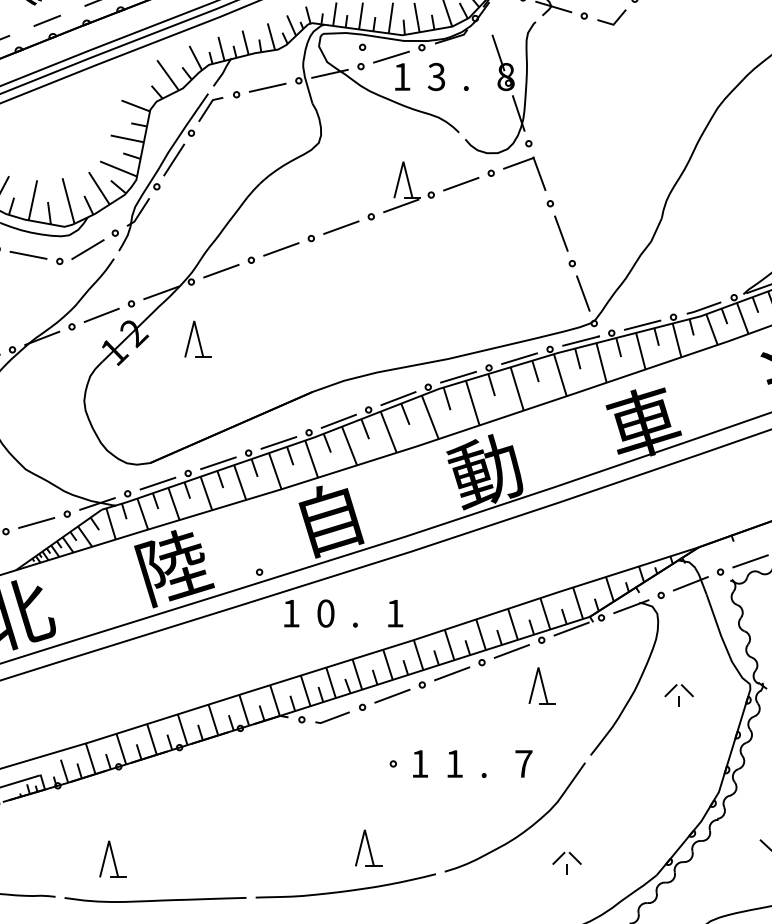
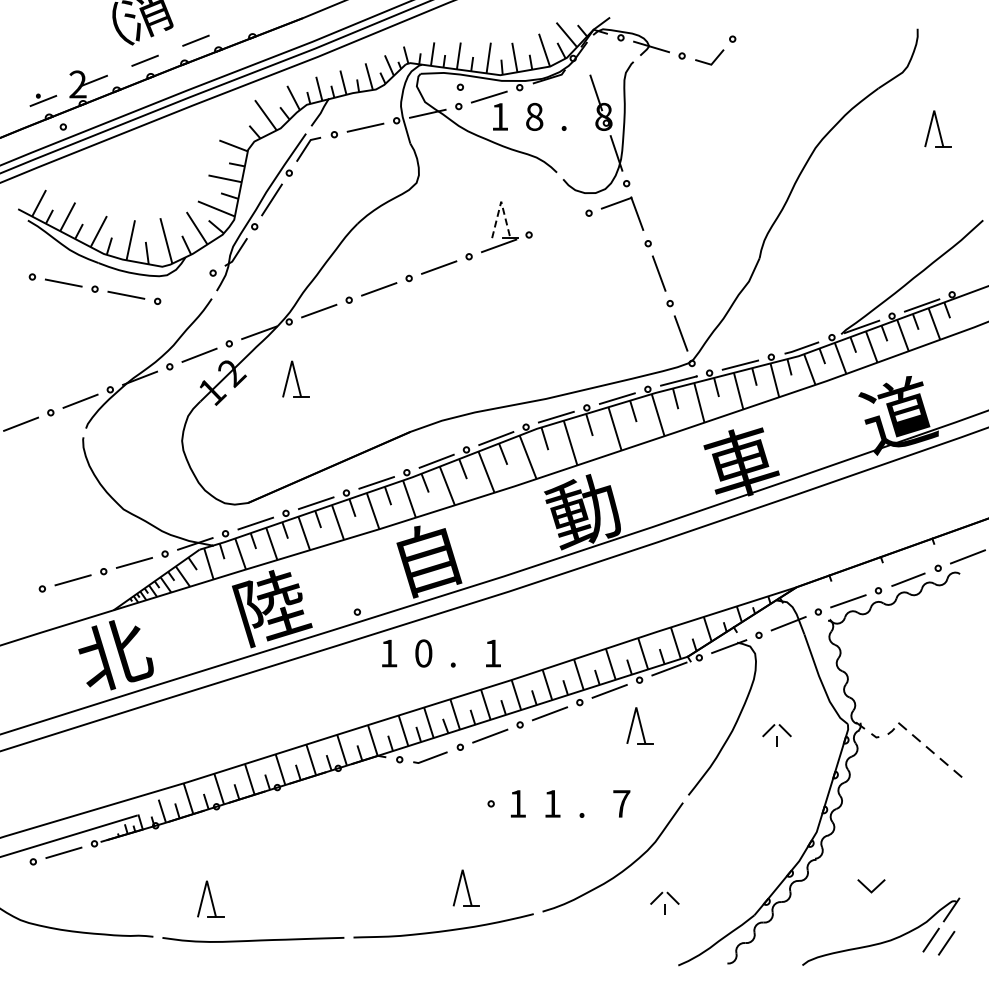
text: (436, 76) -> (534, 116), 3 -> 8
line: (403, 161) -> (501, 201), solid -> dashed
line: (460, 183) -> (558, 223), removed
line: (87, 249) -> (185, 289), removed

